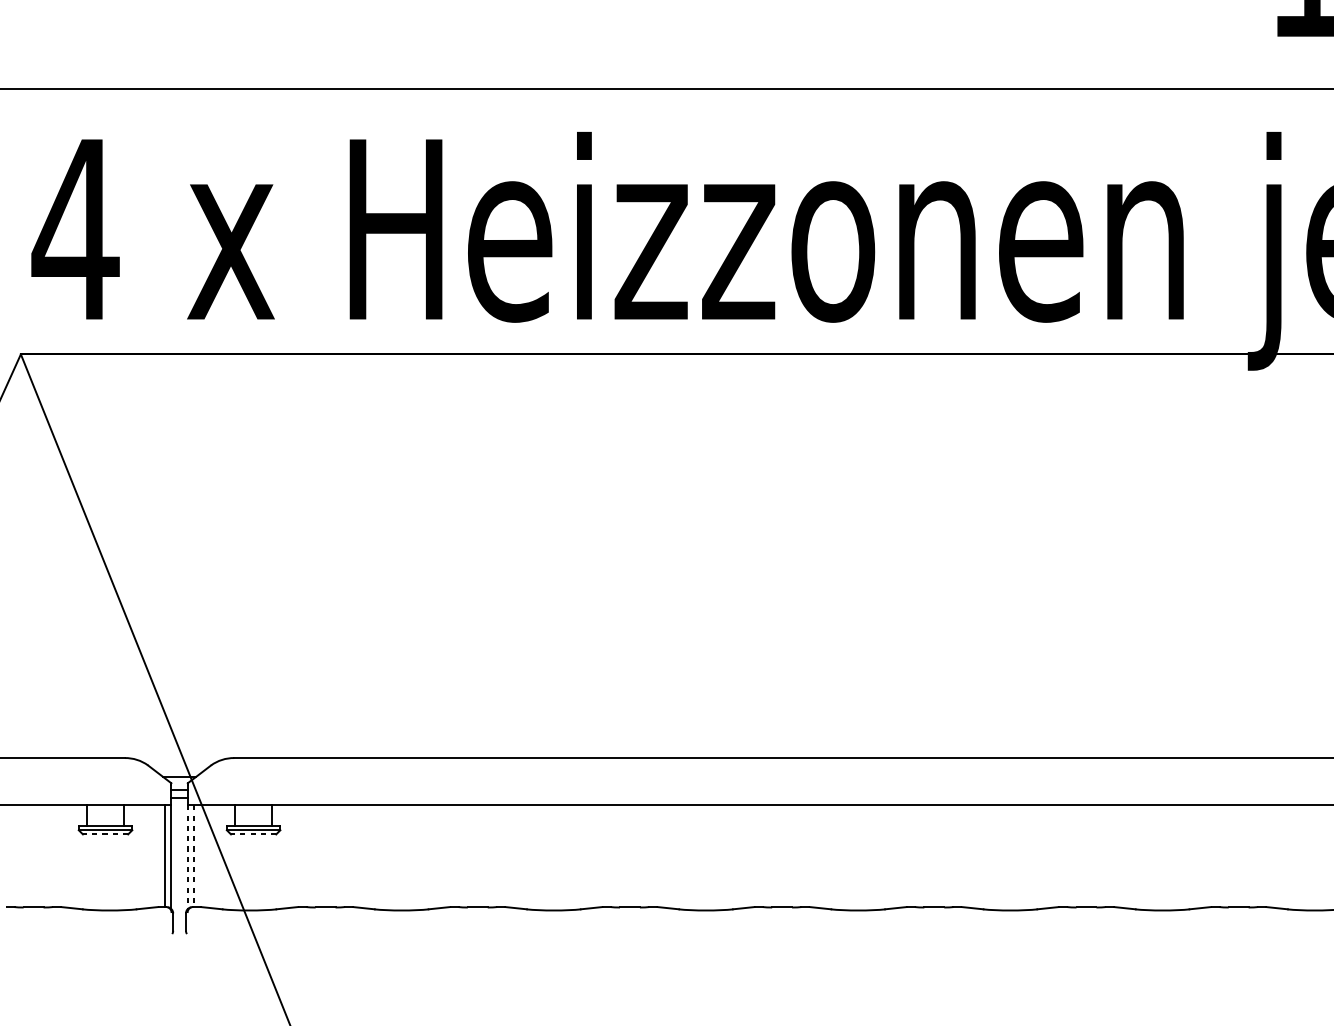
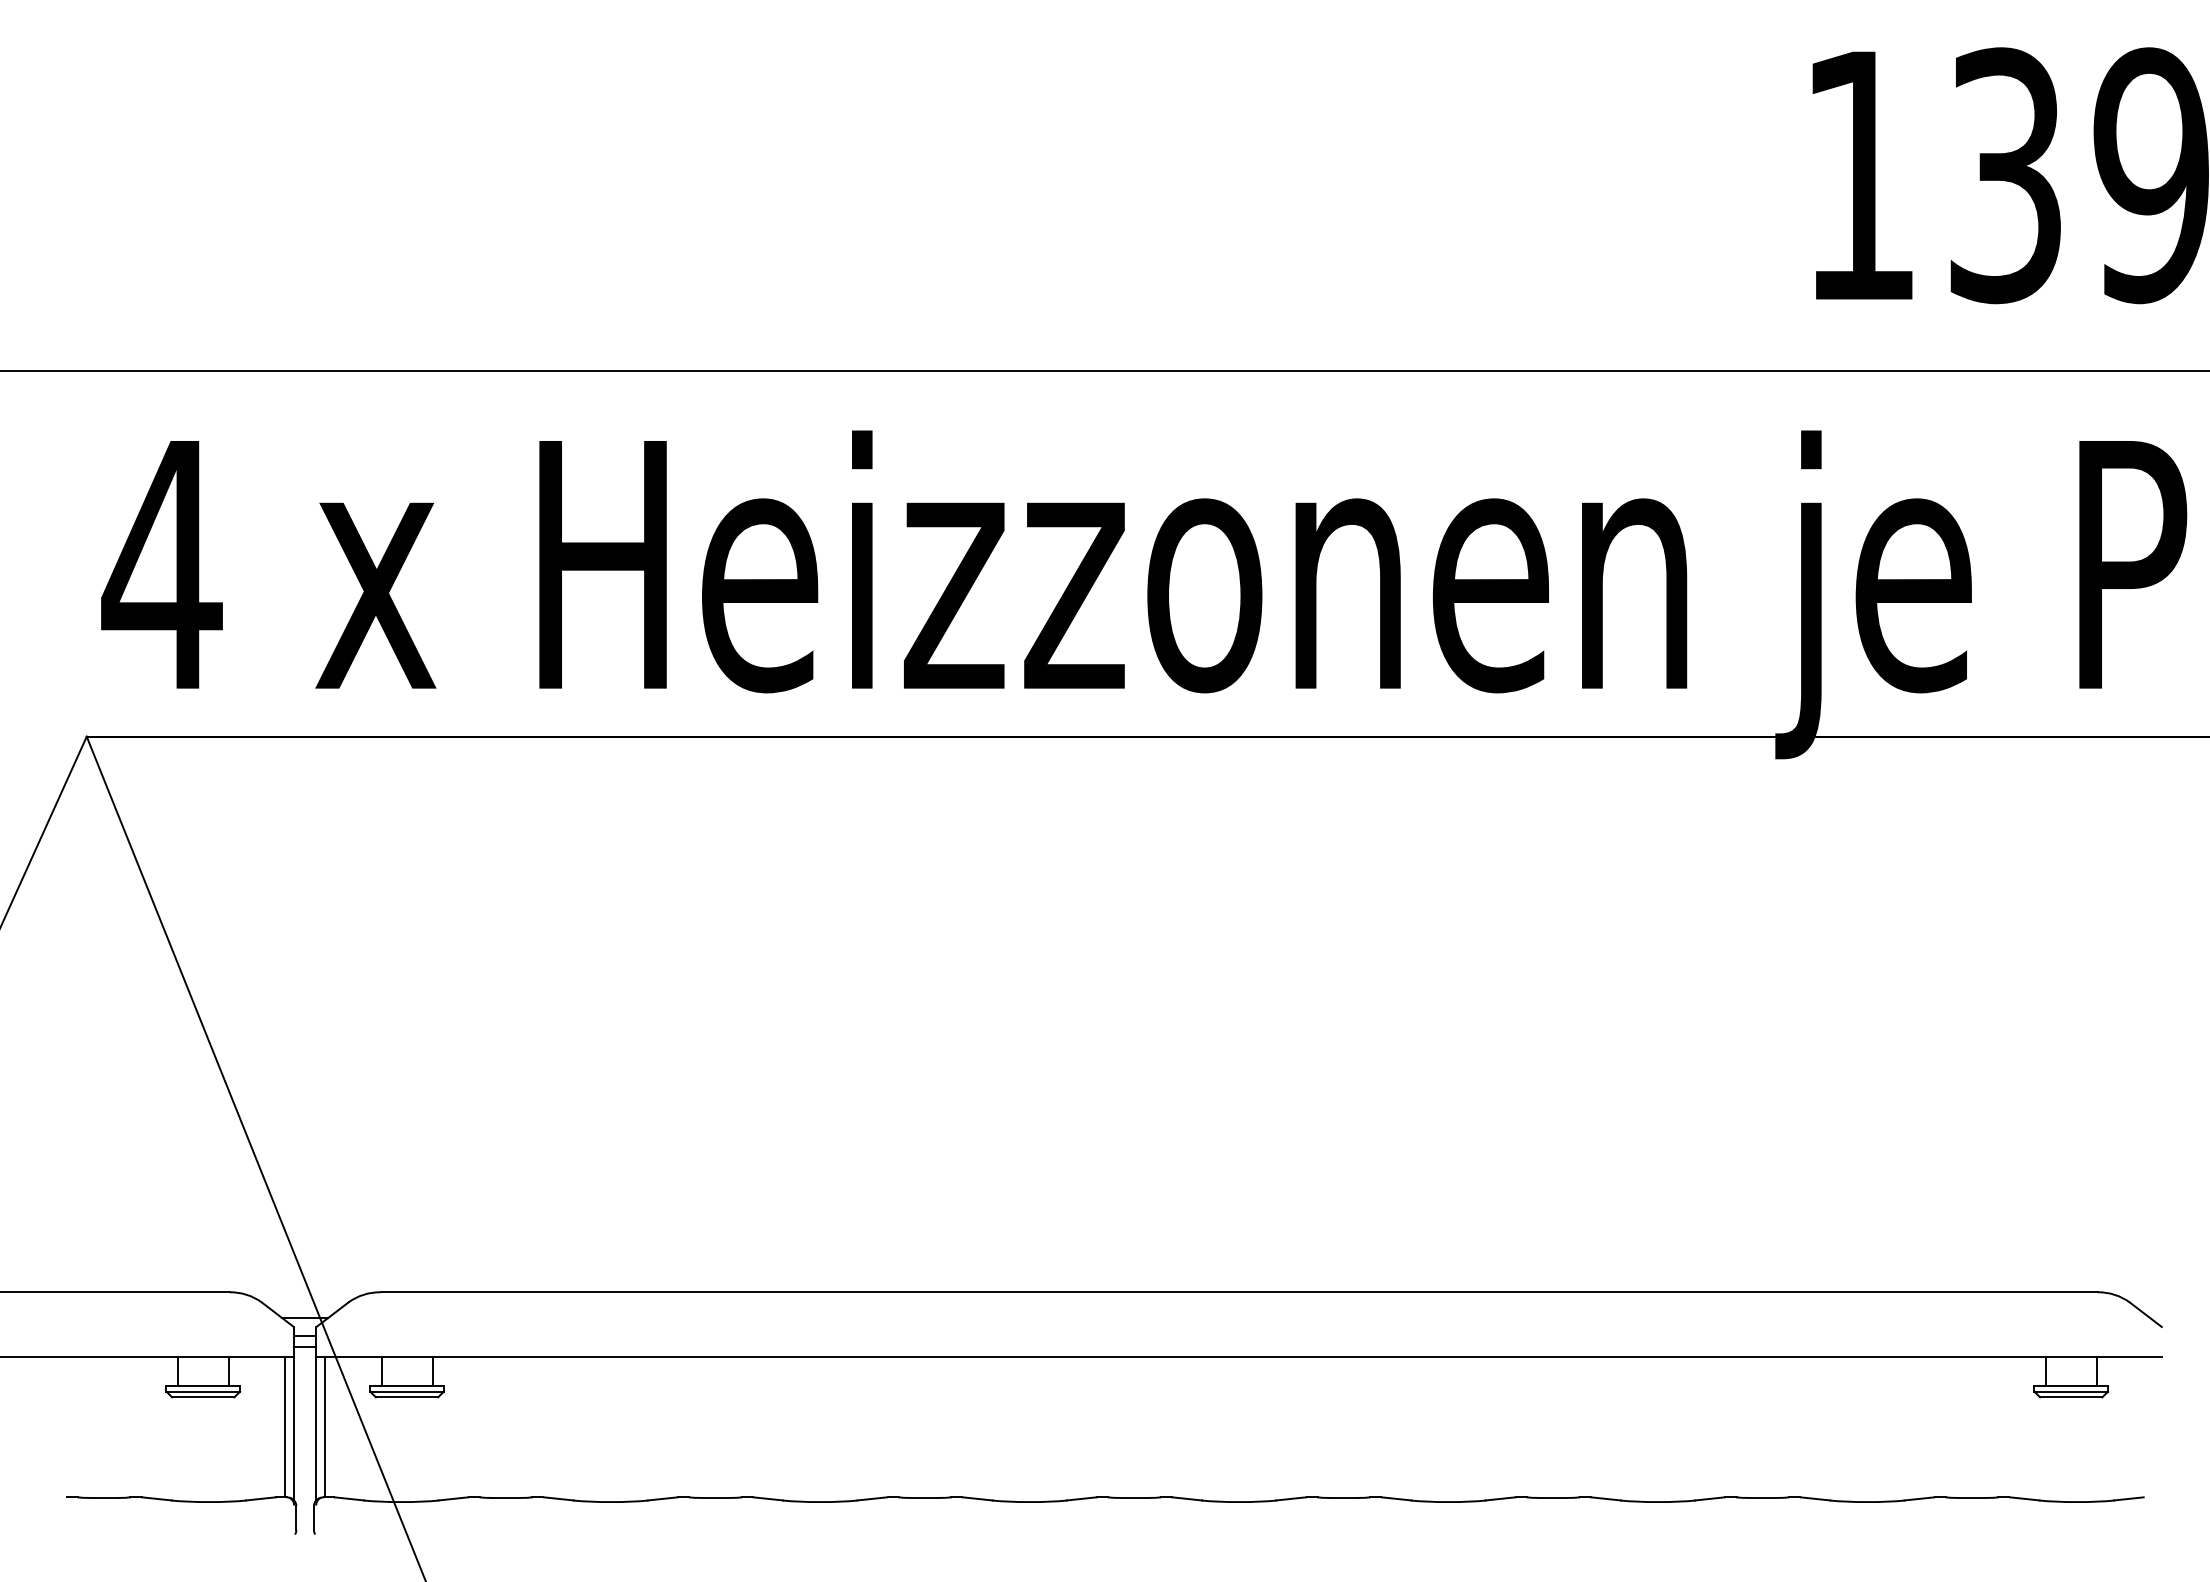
line: (105, 834) -> (202, 1397), dashed -> solid
line: (253, 834) -> (406, 1397), dashed -> solid
line: (193, 856) -> (324, 1427), dashed -> solid
line: (187, 857) -> (316, 1429), dashed -> solid

